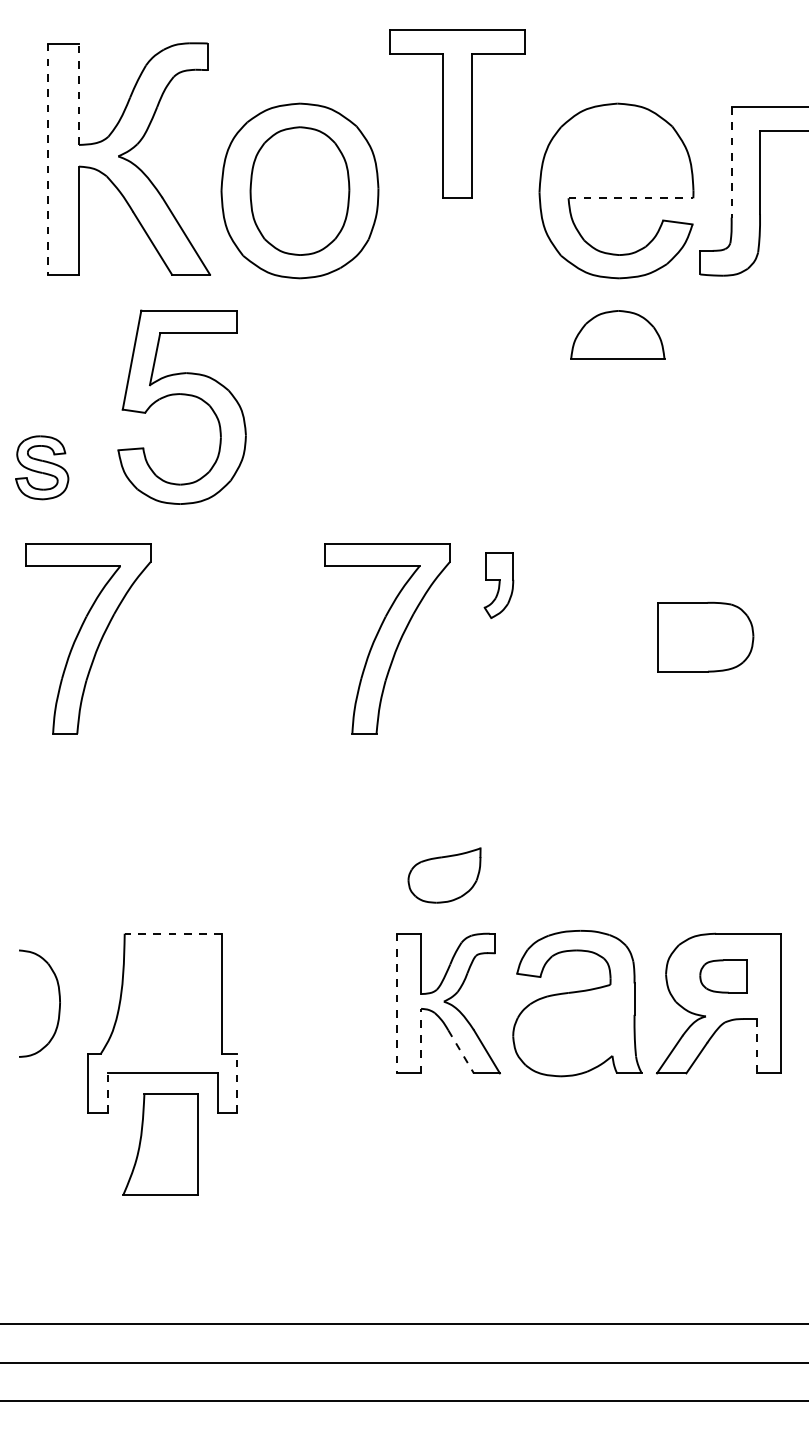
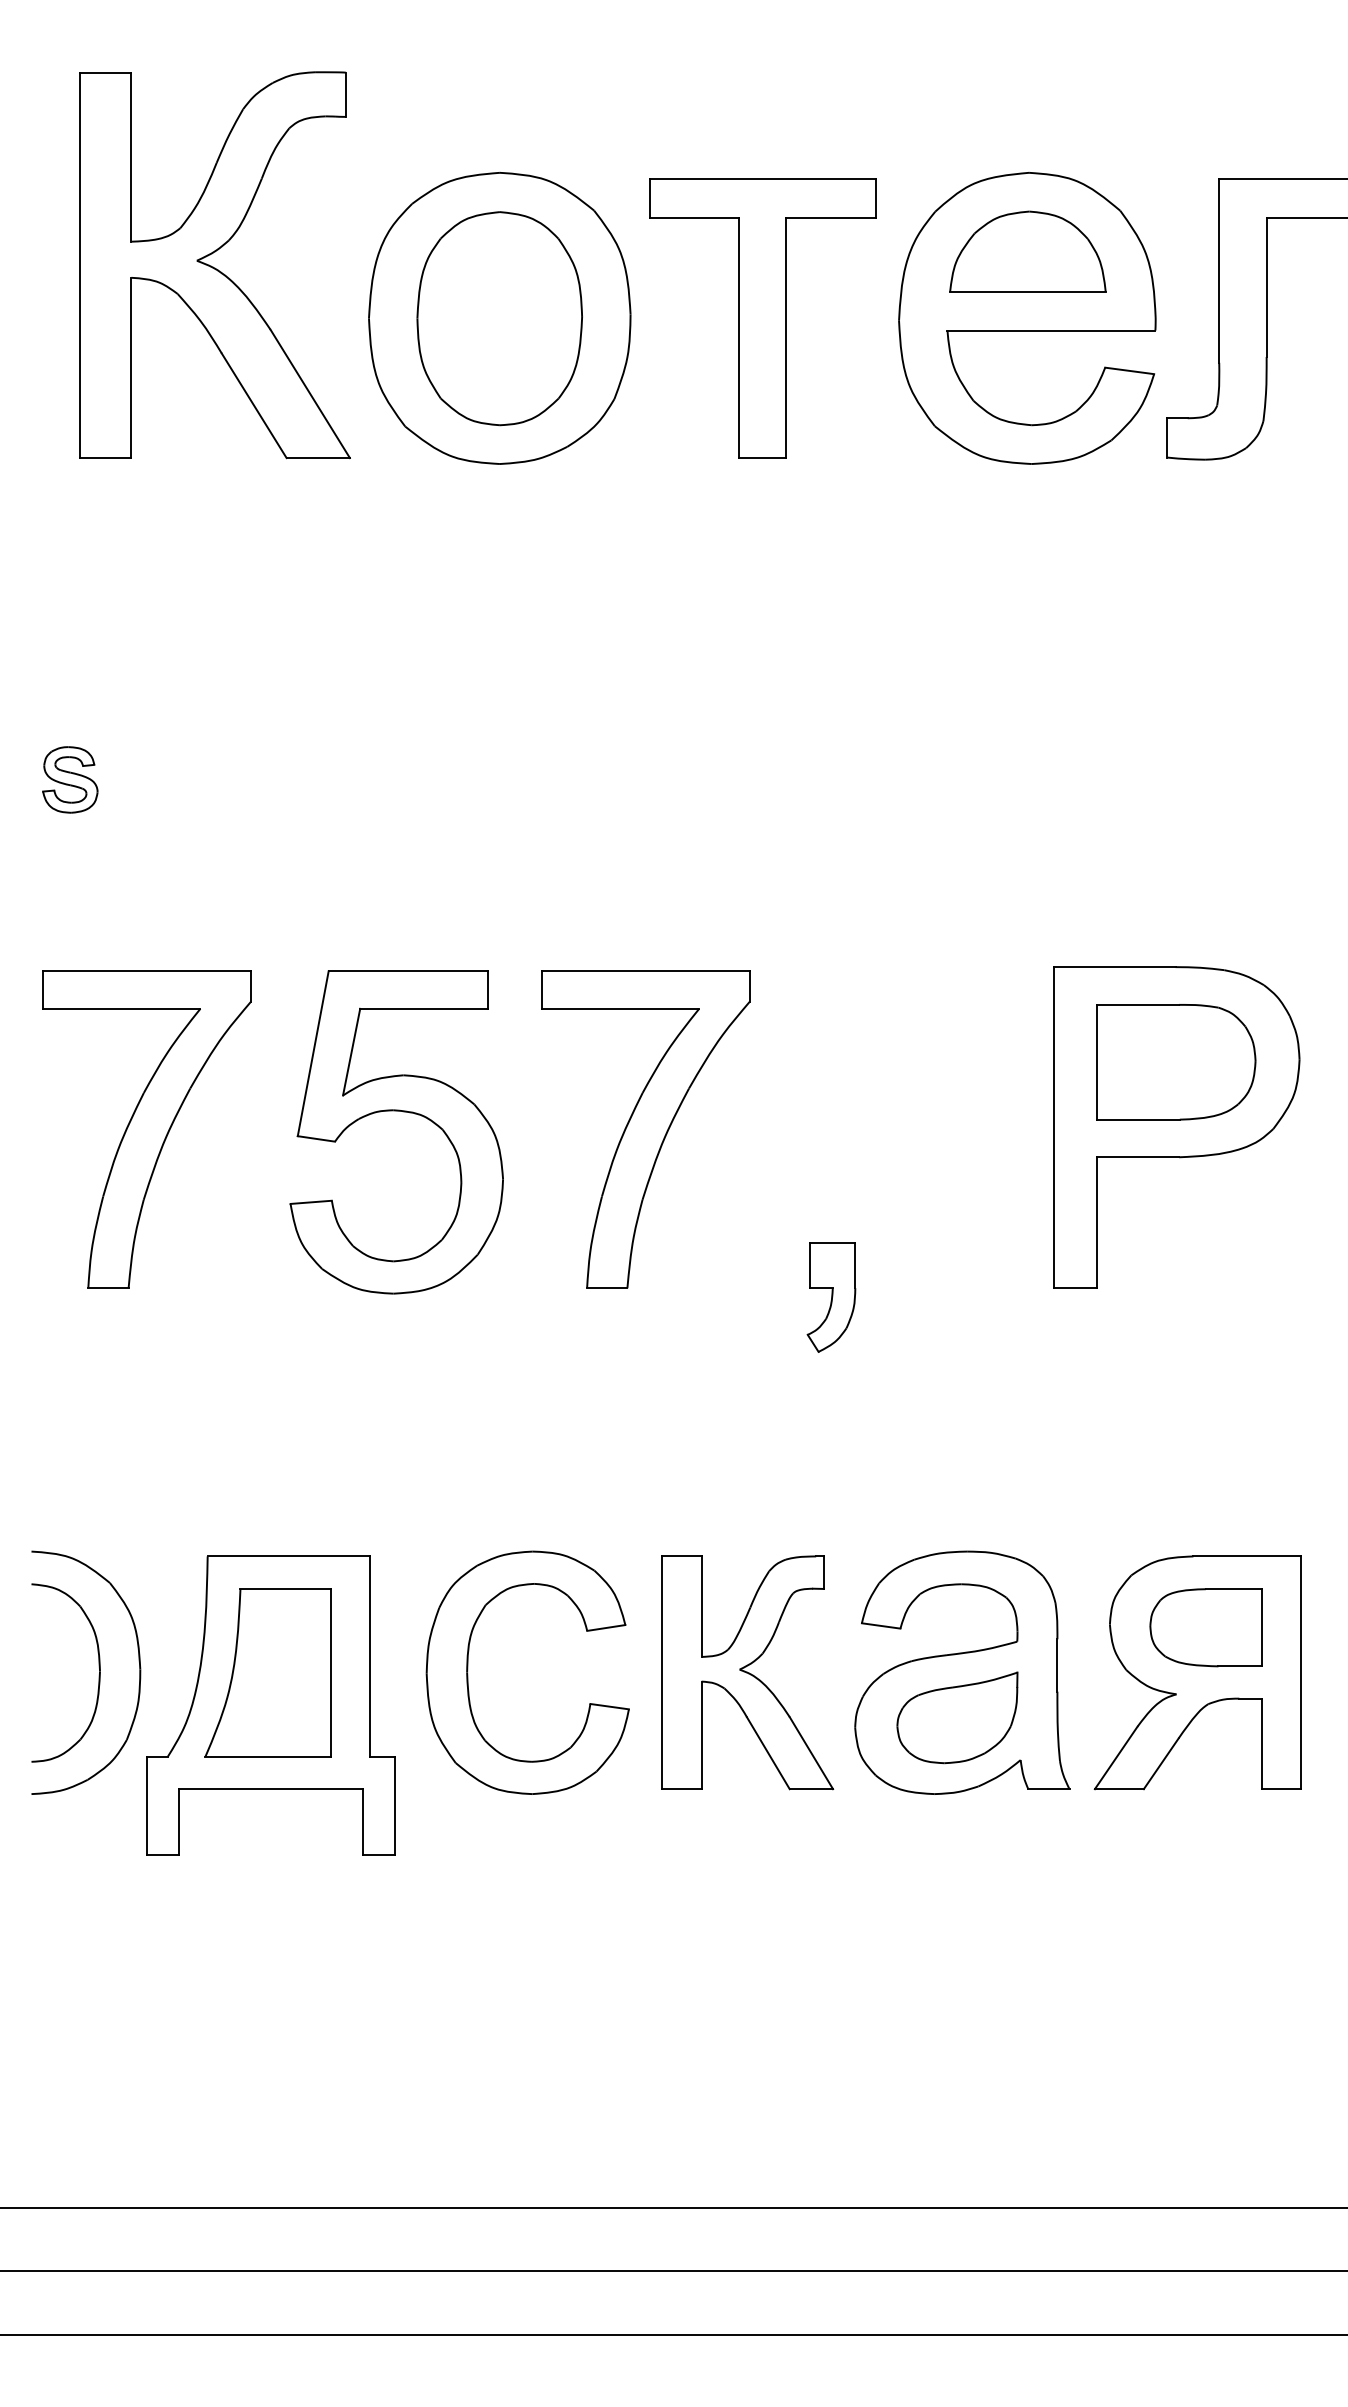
line: (78, 94) -> (130, 157), dashed -> solid
part: (457, 113) -> (762, 317), moved
line: (48, 159) -> (80, 265), dashed -> solid
line: (731, 162) -> (1219, 270), dashed -> solid
line: (631, 198) -> (1052, 330), dashed -> solid
part: (617, 334) -> (1027, 250), moved
part: (181, 395) -> (395, 1112), moved
part: (42, 467) -> (70, 779), size x0.62
part: (498, 585) -> (830, 1297), moved
part: (88, 638) -> (147, 1129), moved
part: (387, 638) -> (645, 1129), moved
part: (706, 676) -> (1177, 1127), added
part: (444, 875) -> (957, 1717), moved
line: (173, 933) -> (288, 1556), dashed -> solid
part: (723, 976) -> (1205, 1627), size x1.43
part: (83, 1003) -> (138, 1672), added
part: (281, 1003) -> (468, 1672), added
line: (397, 1003) -> (662, 1672), dashed -> solid
line: (421, 1040) -> (702, 1734), dashed -> solid
line: (757, 1046) -> (1262, 1744), dashed -> solid
line: (461, 1052) -> (769, 1754), dashed -> solid
line: (237, 1082) -> (395, 1804), dashed -> solid
line: (107, 1093) -> (178, 1822), dashed -> solid
part: (160, 1144) -> (267, 1672), moved

